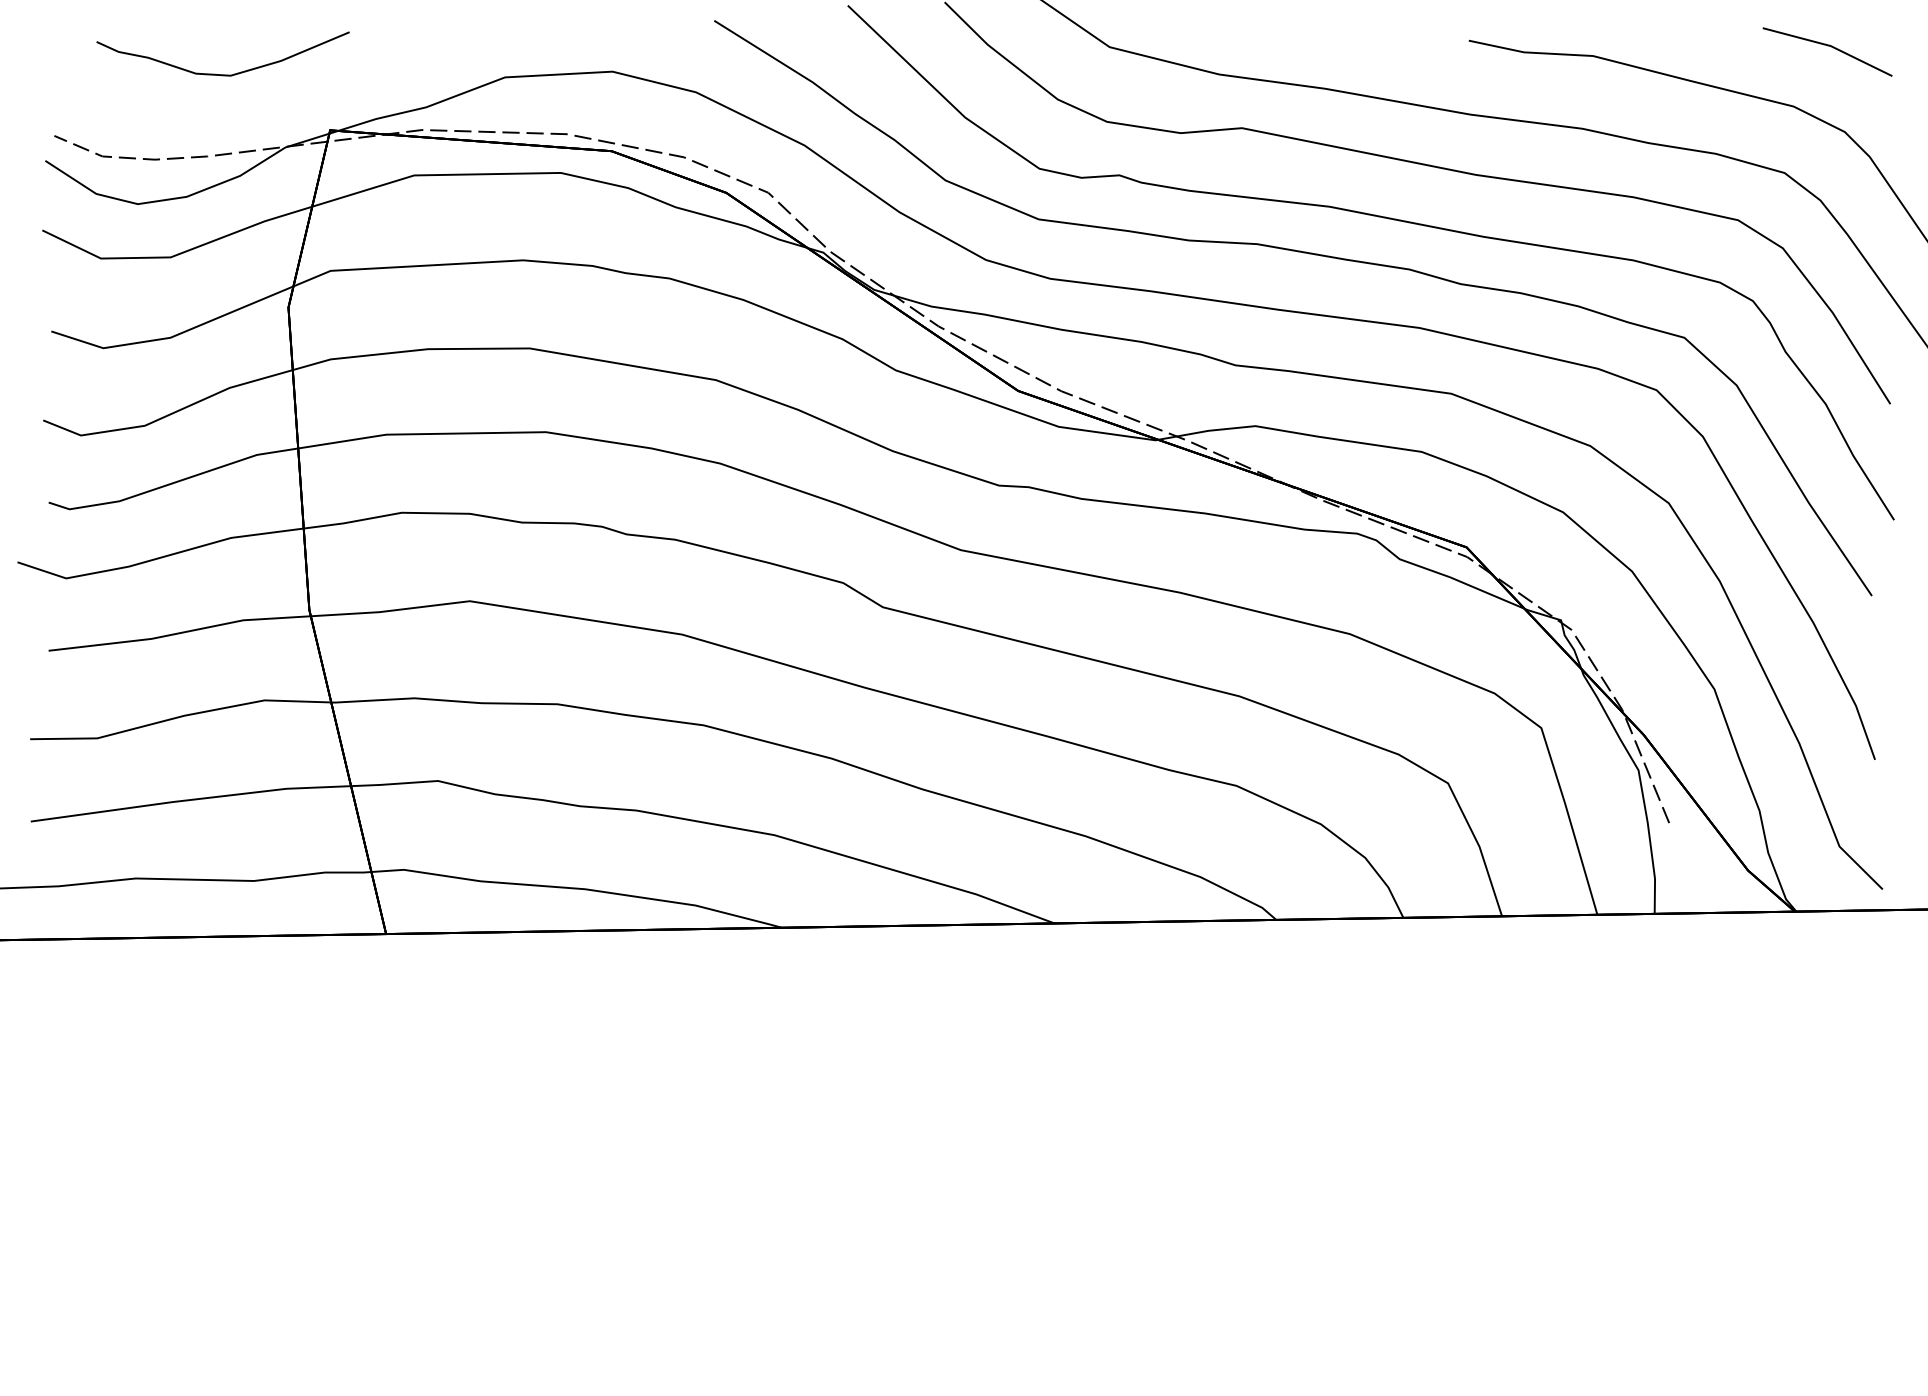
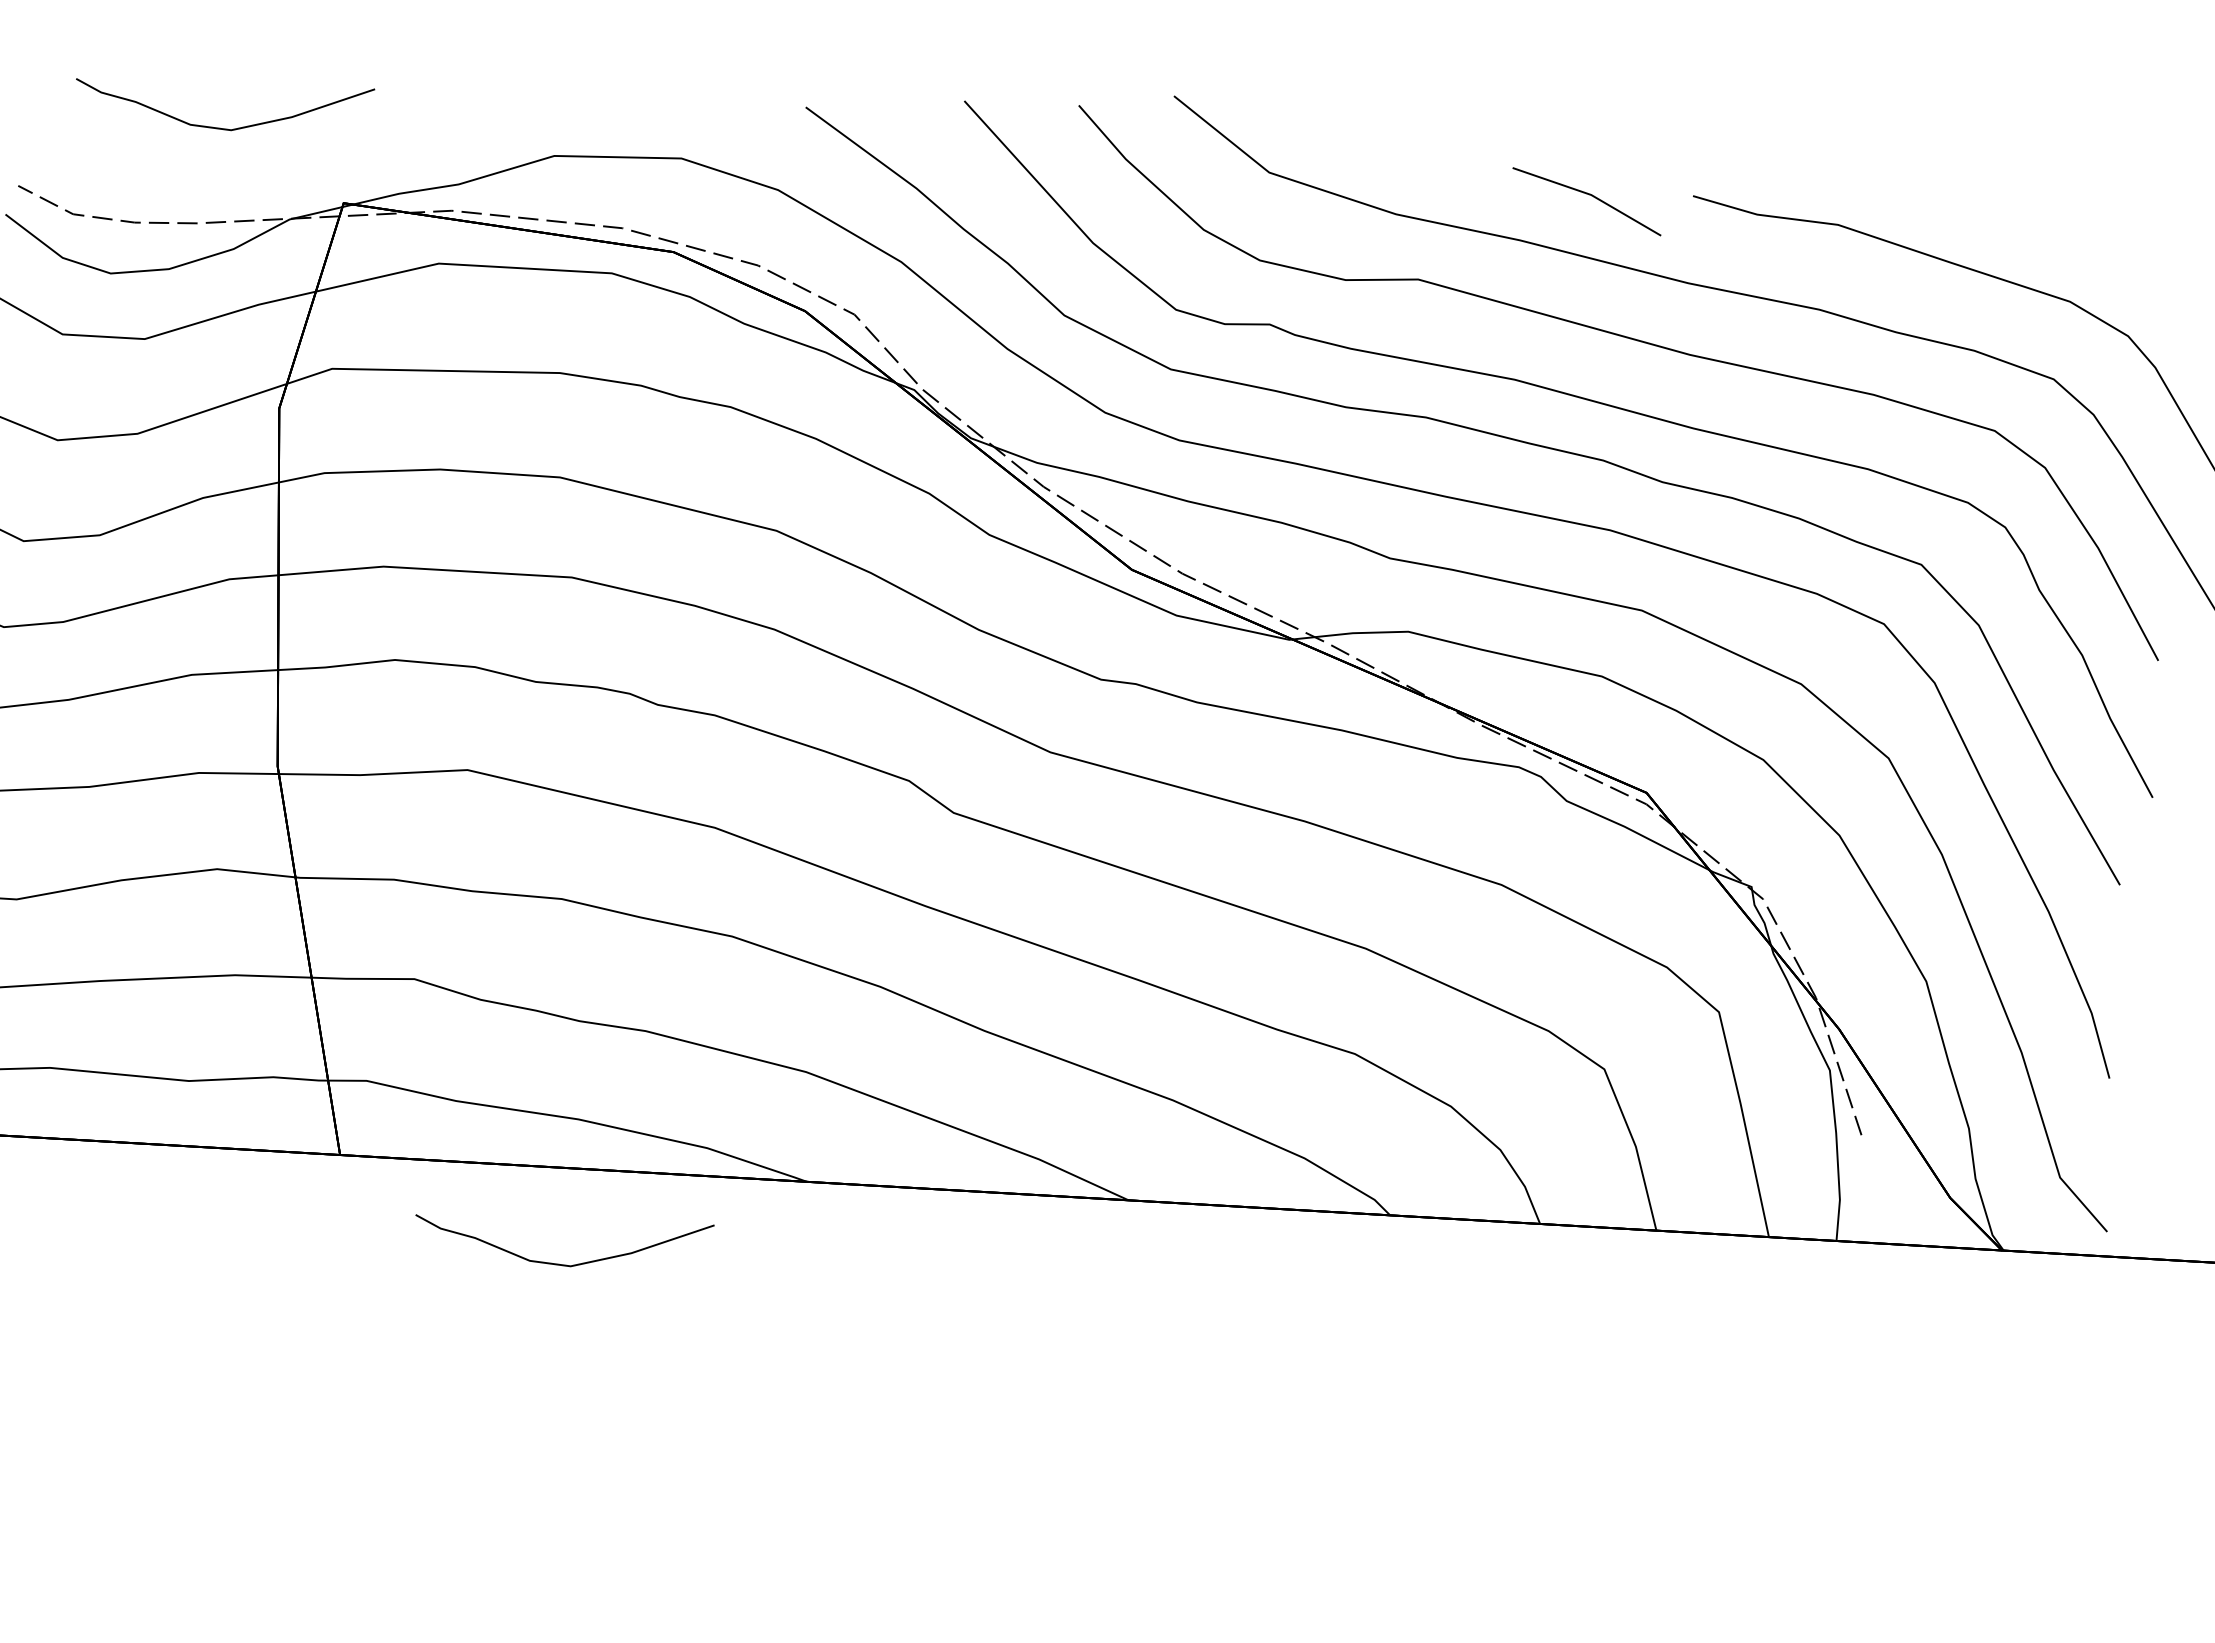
line: (1827, 46) -> (1587, 195), moved
curve: (579, 1012) -> (561, 1264), added

